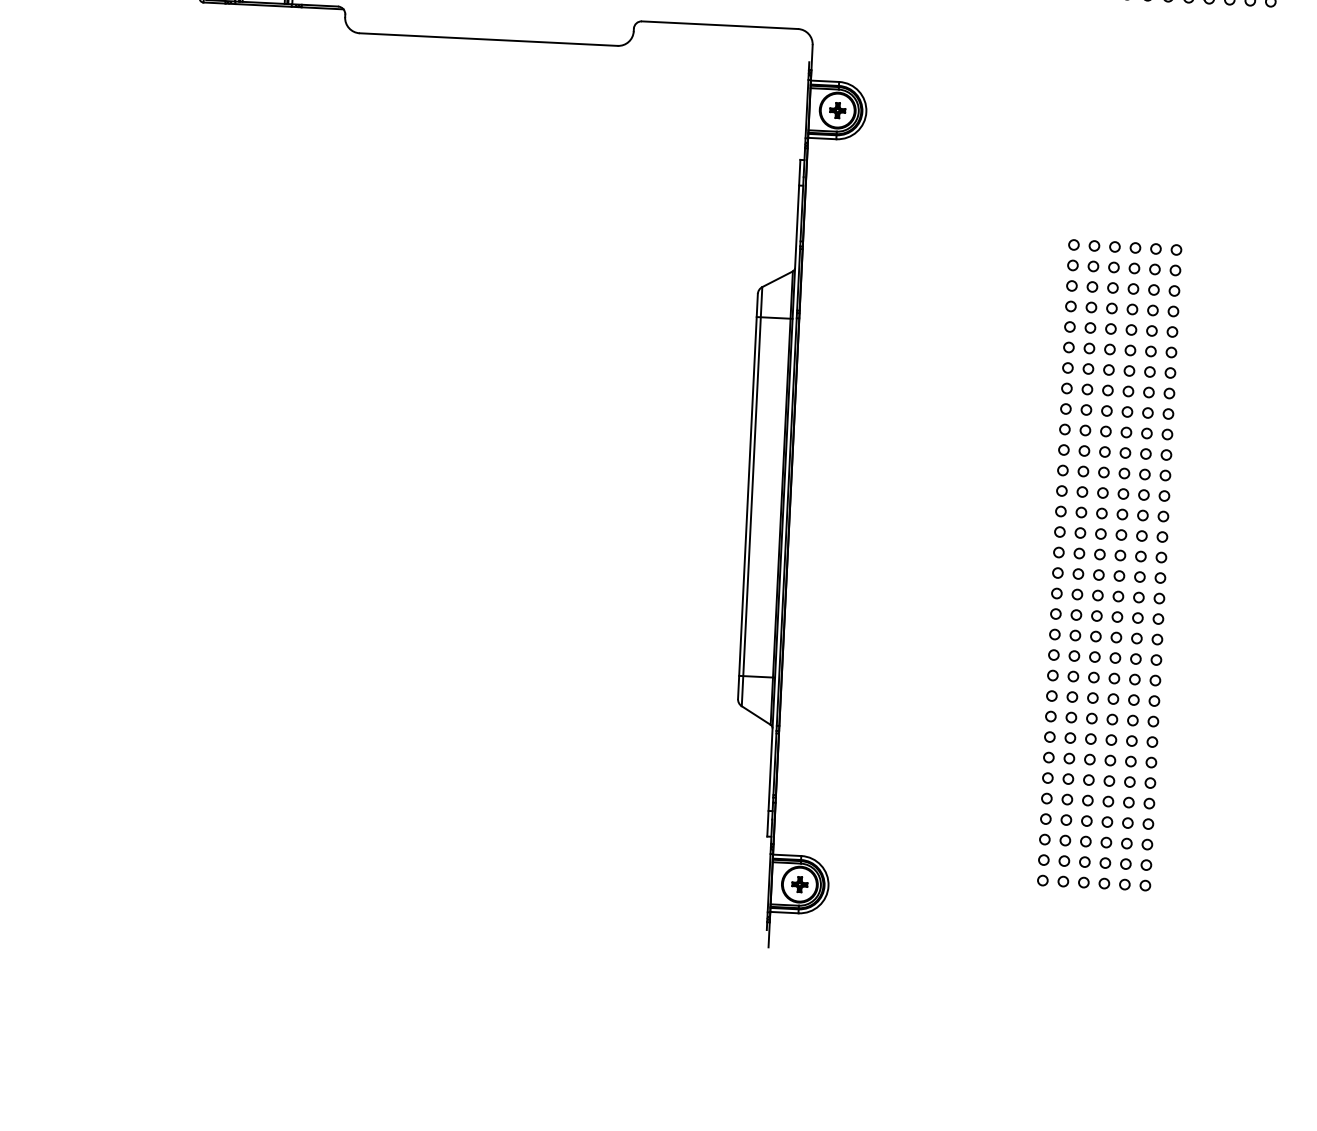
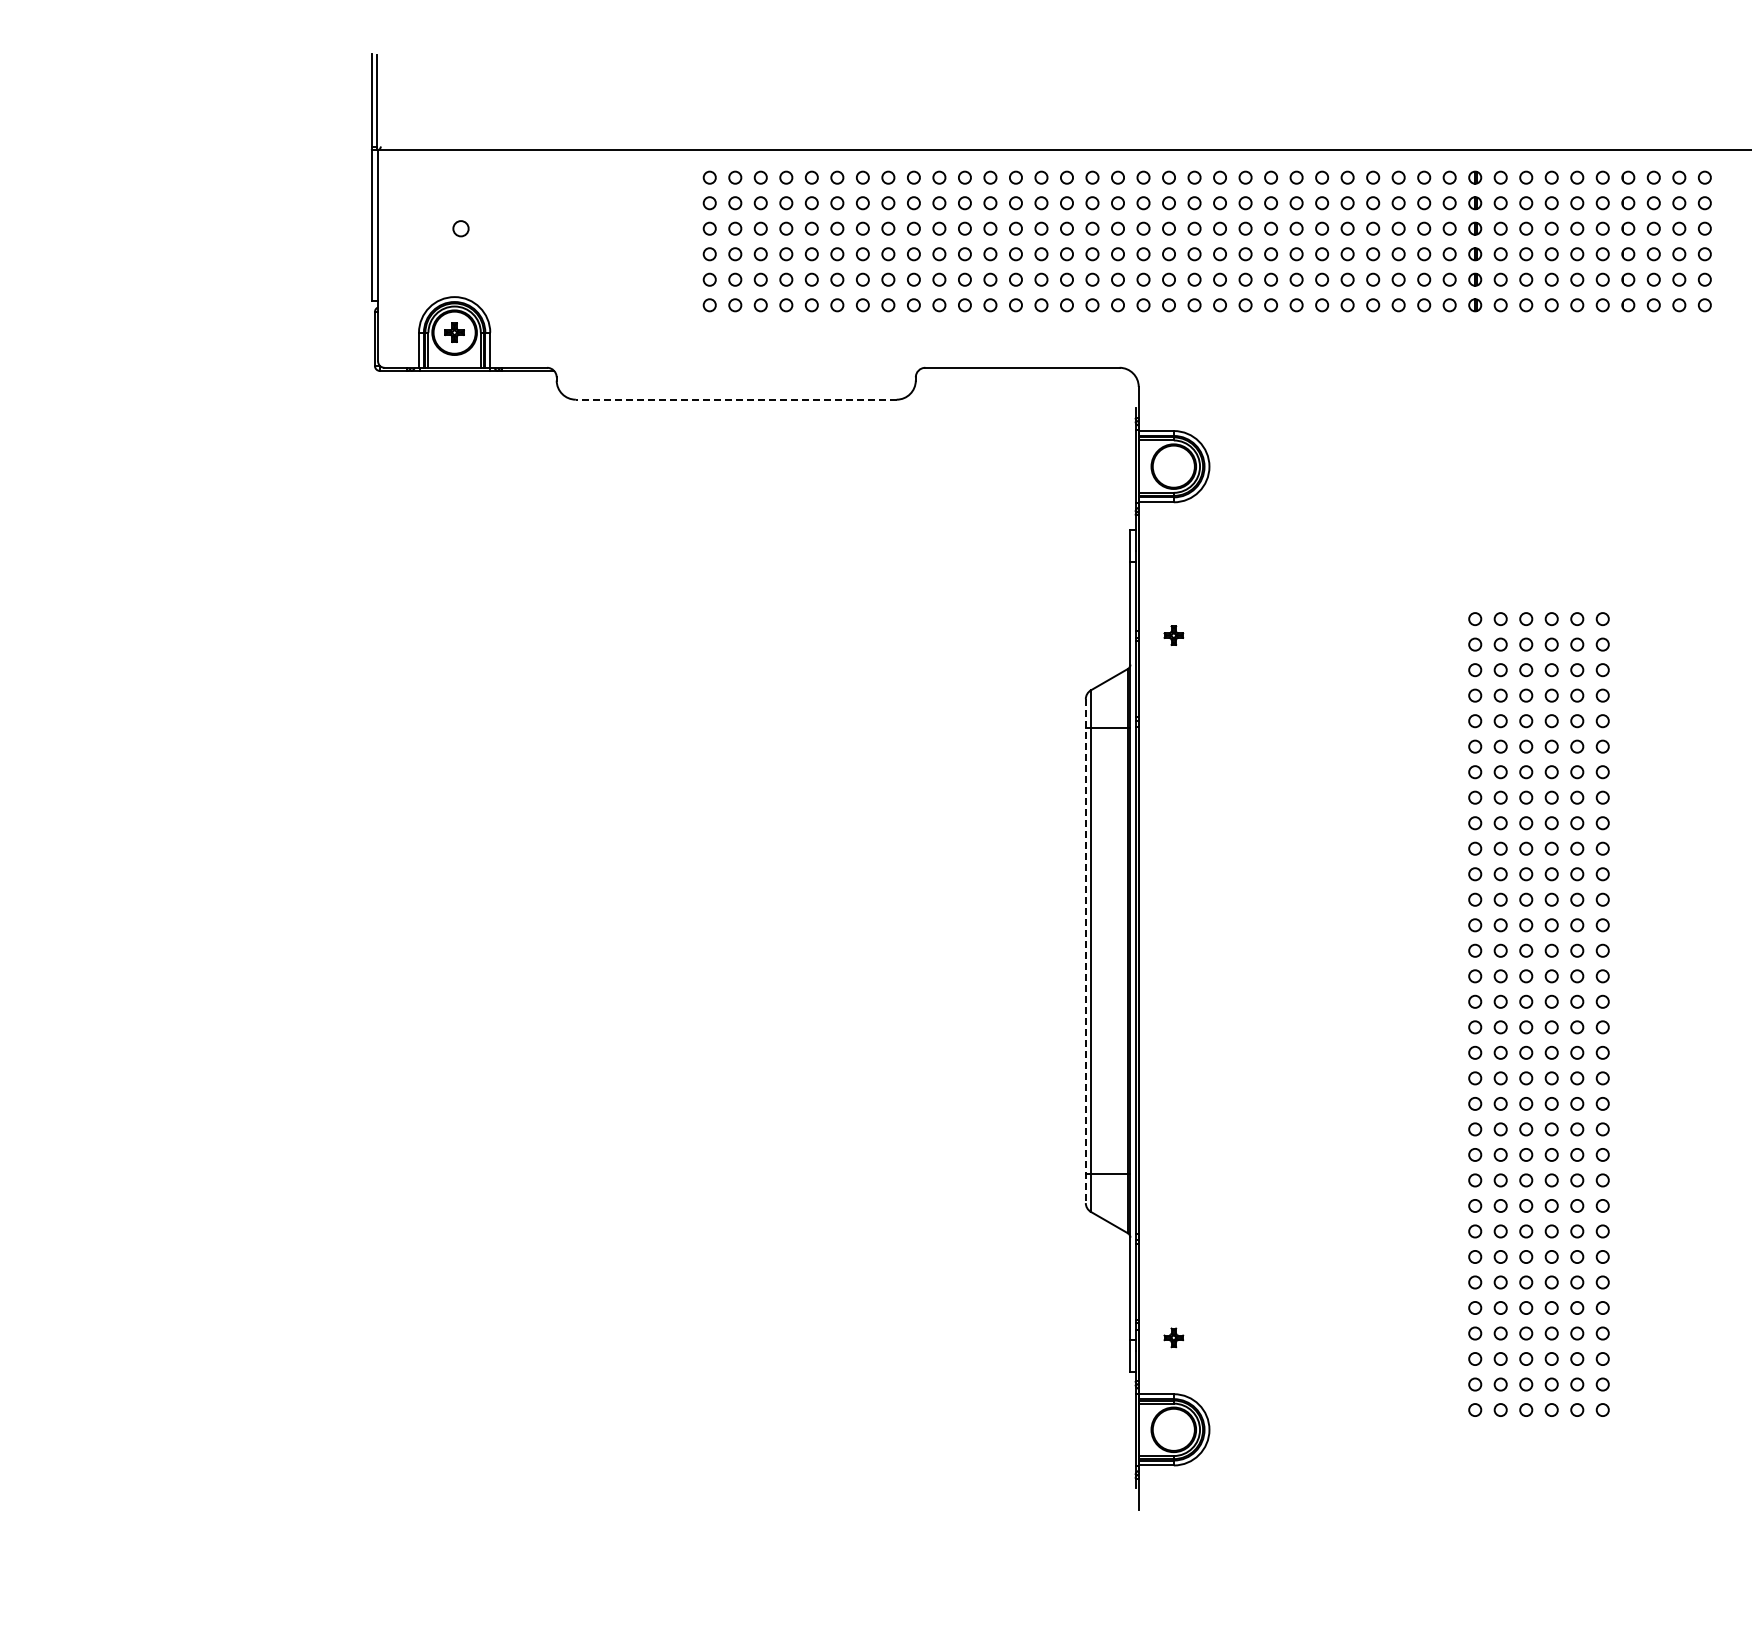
line: (488, 39) -> (735, 399), solid -> dashed
part: (837, 110) -> (1173, 635), moved
line: (747, 496) -> (1085, 951), solid -> dashed
part: (799, 884) -> (1173, 1337), moved

